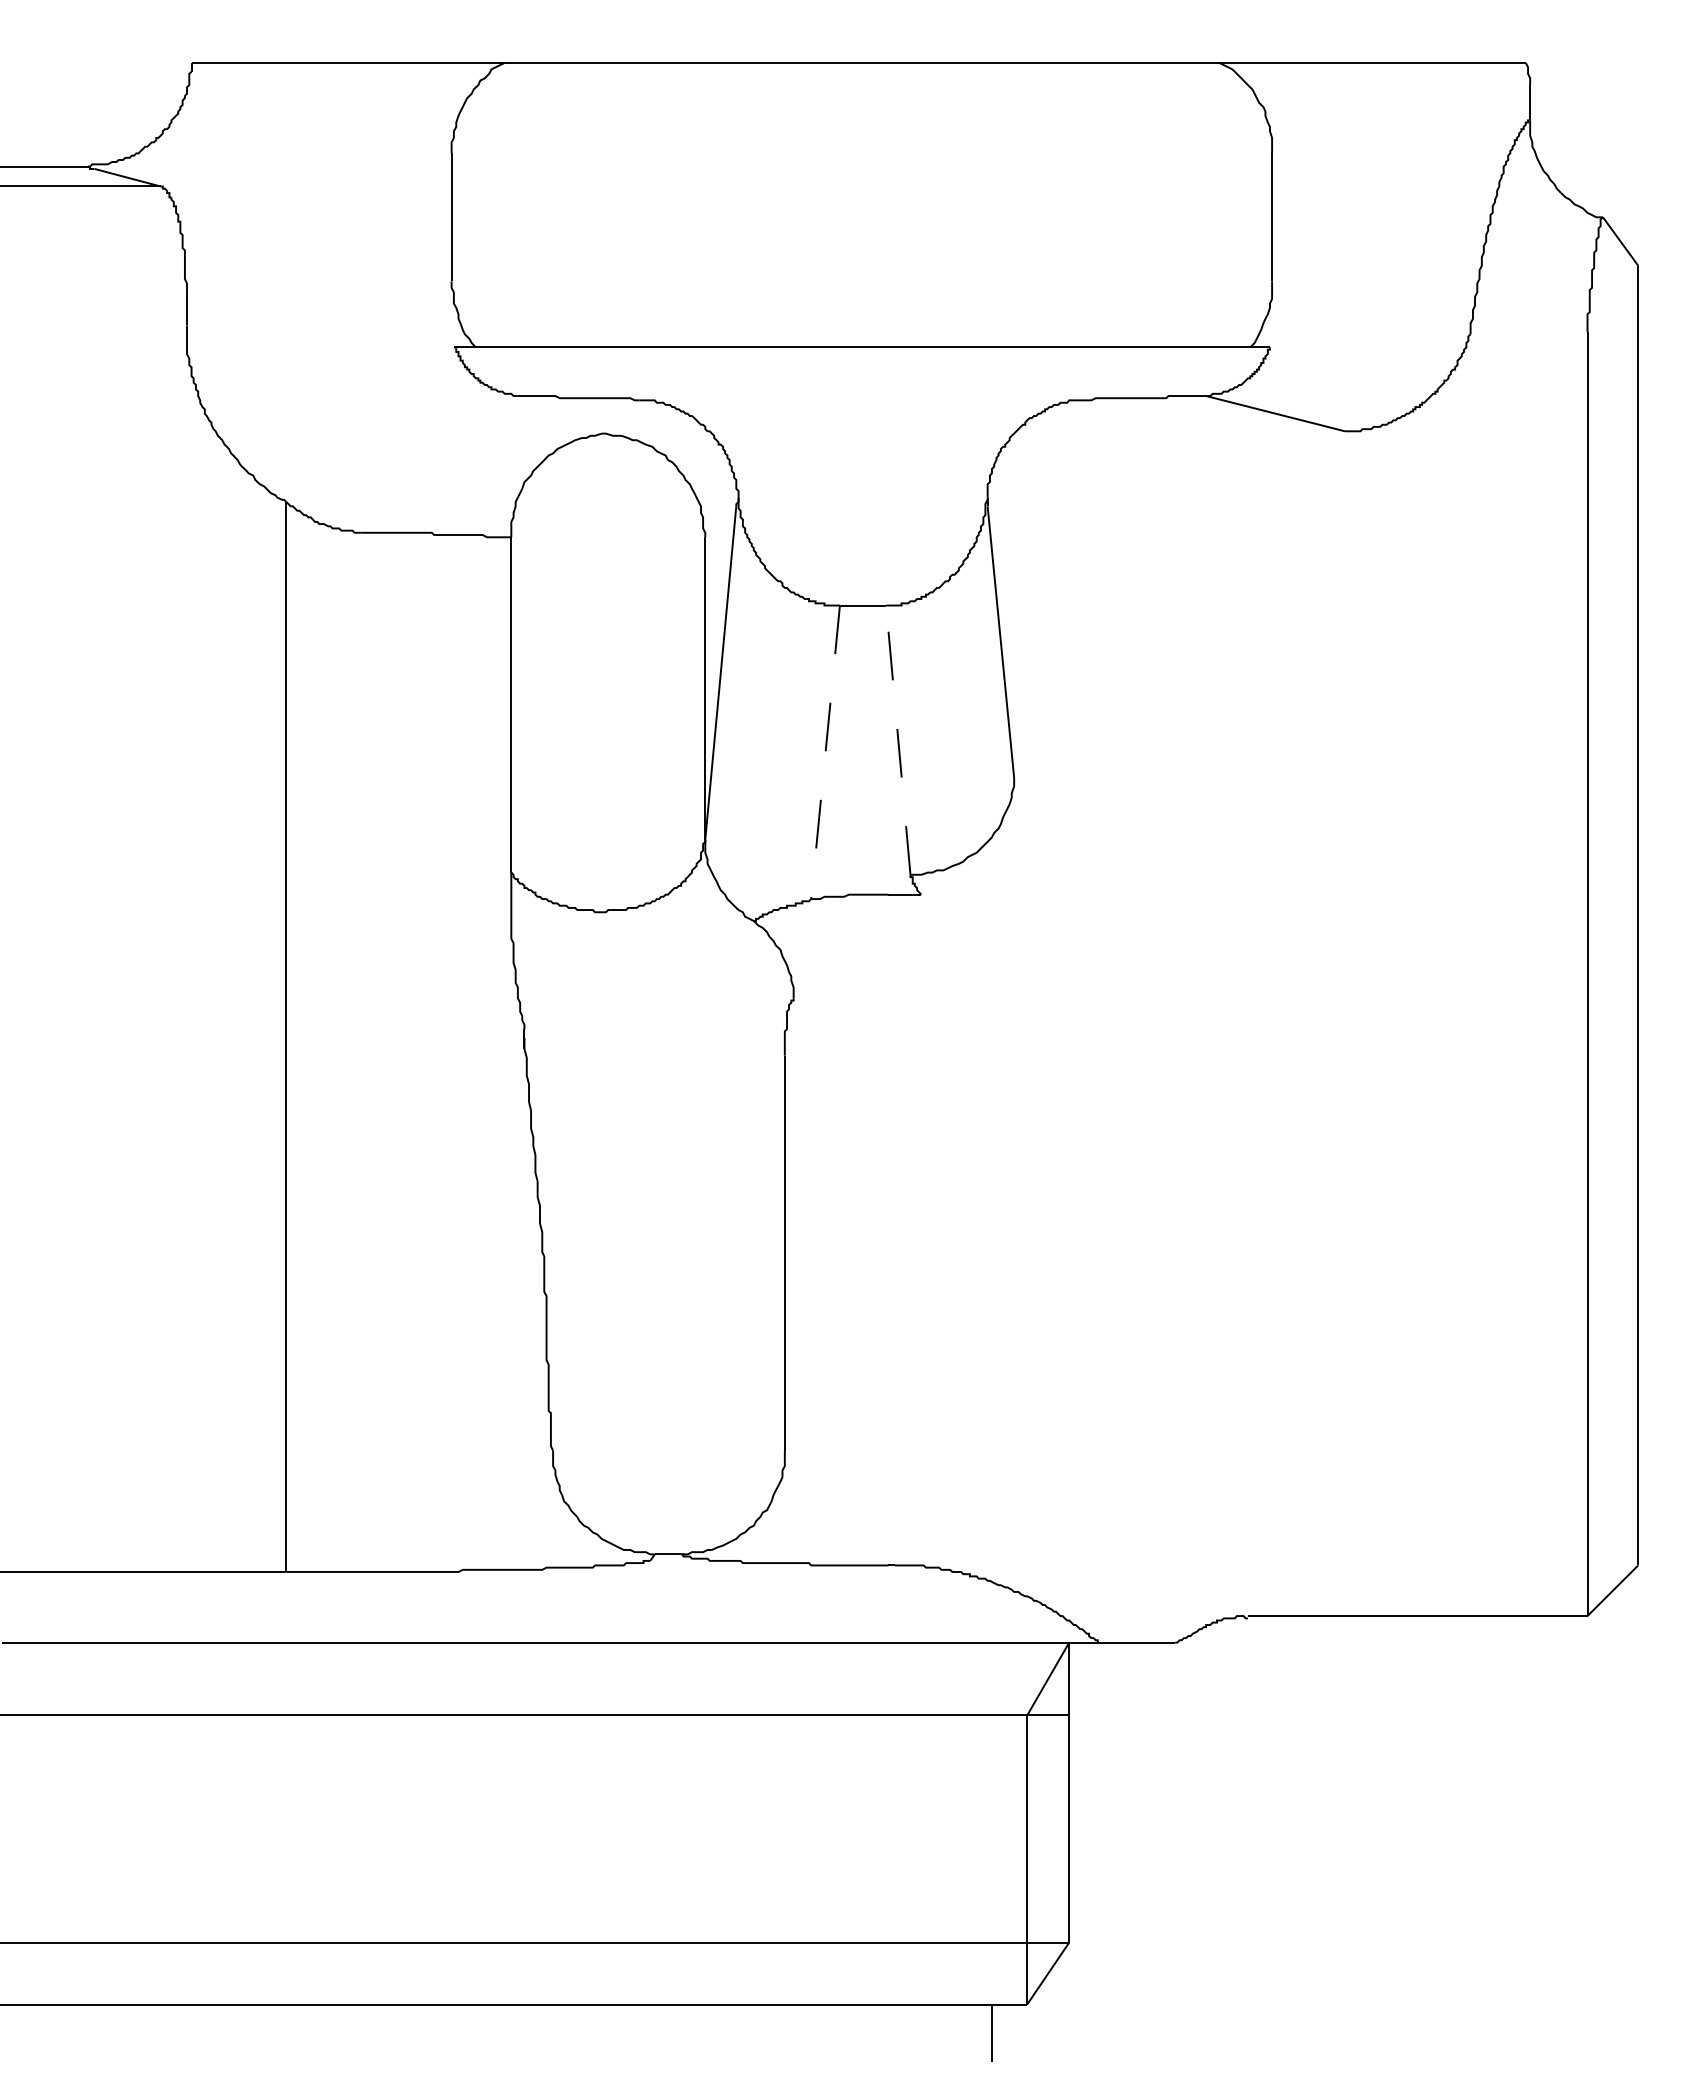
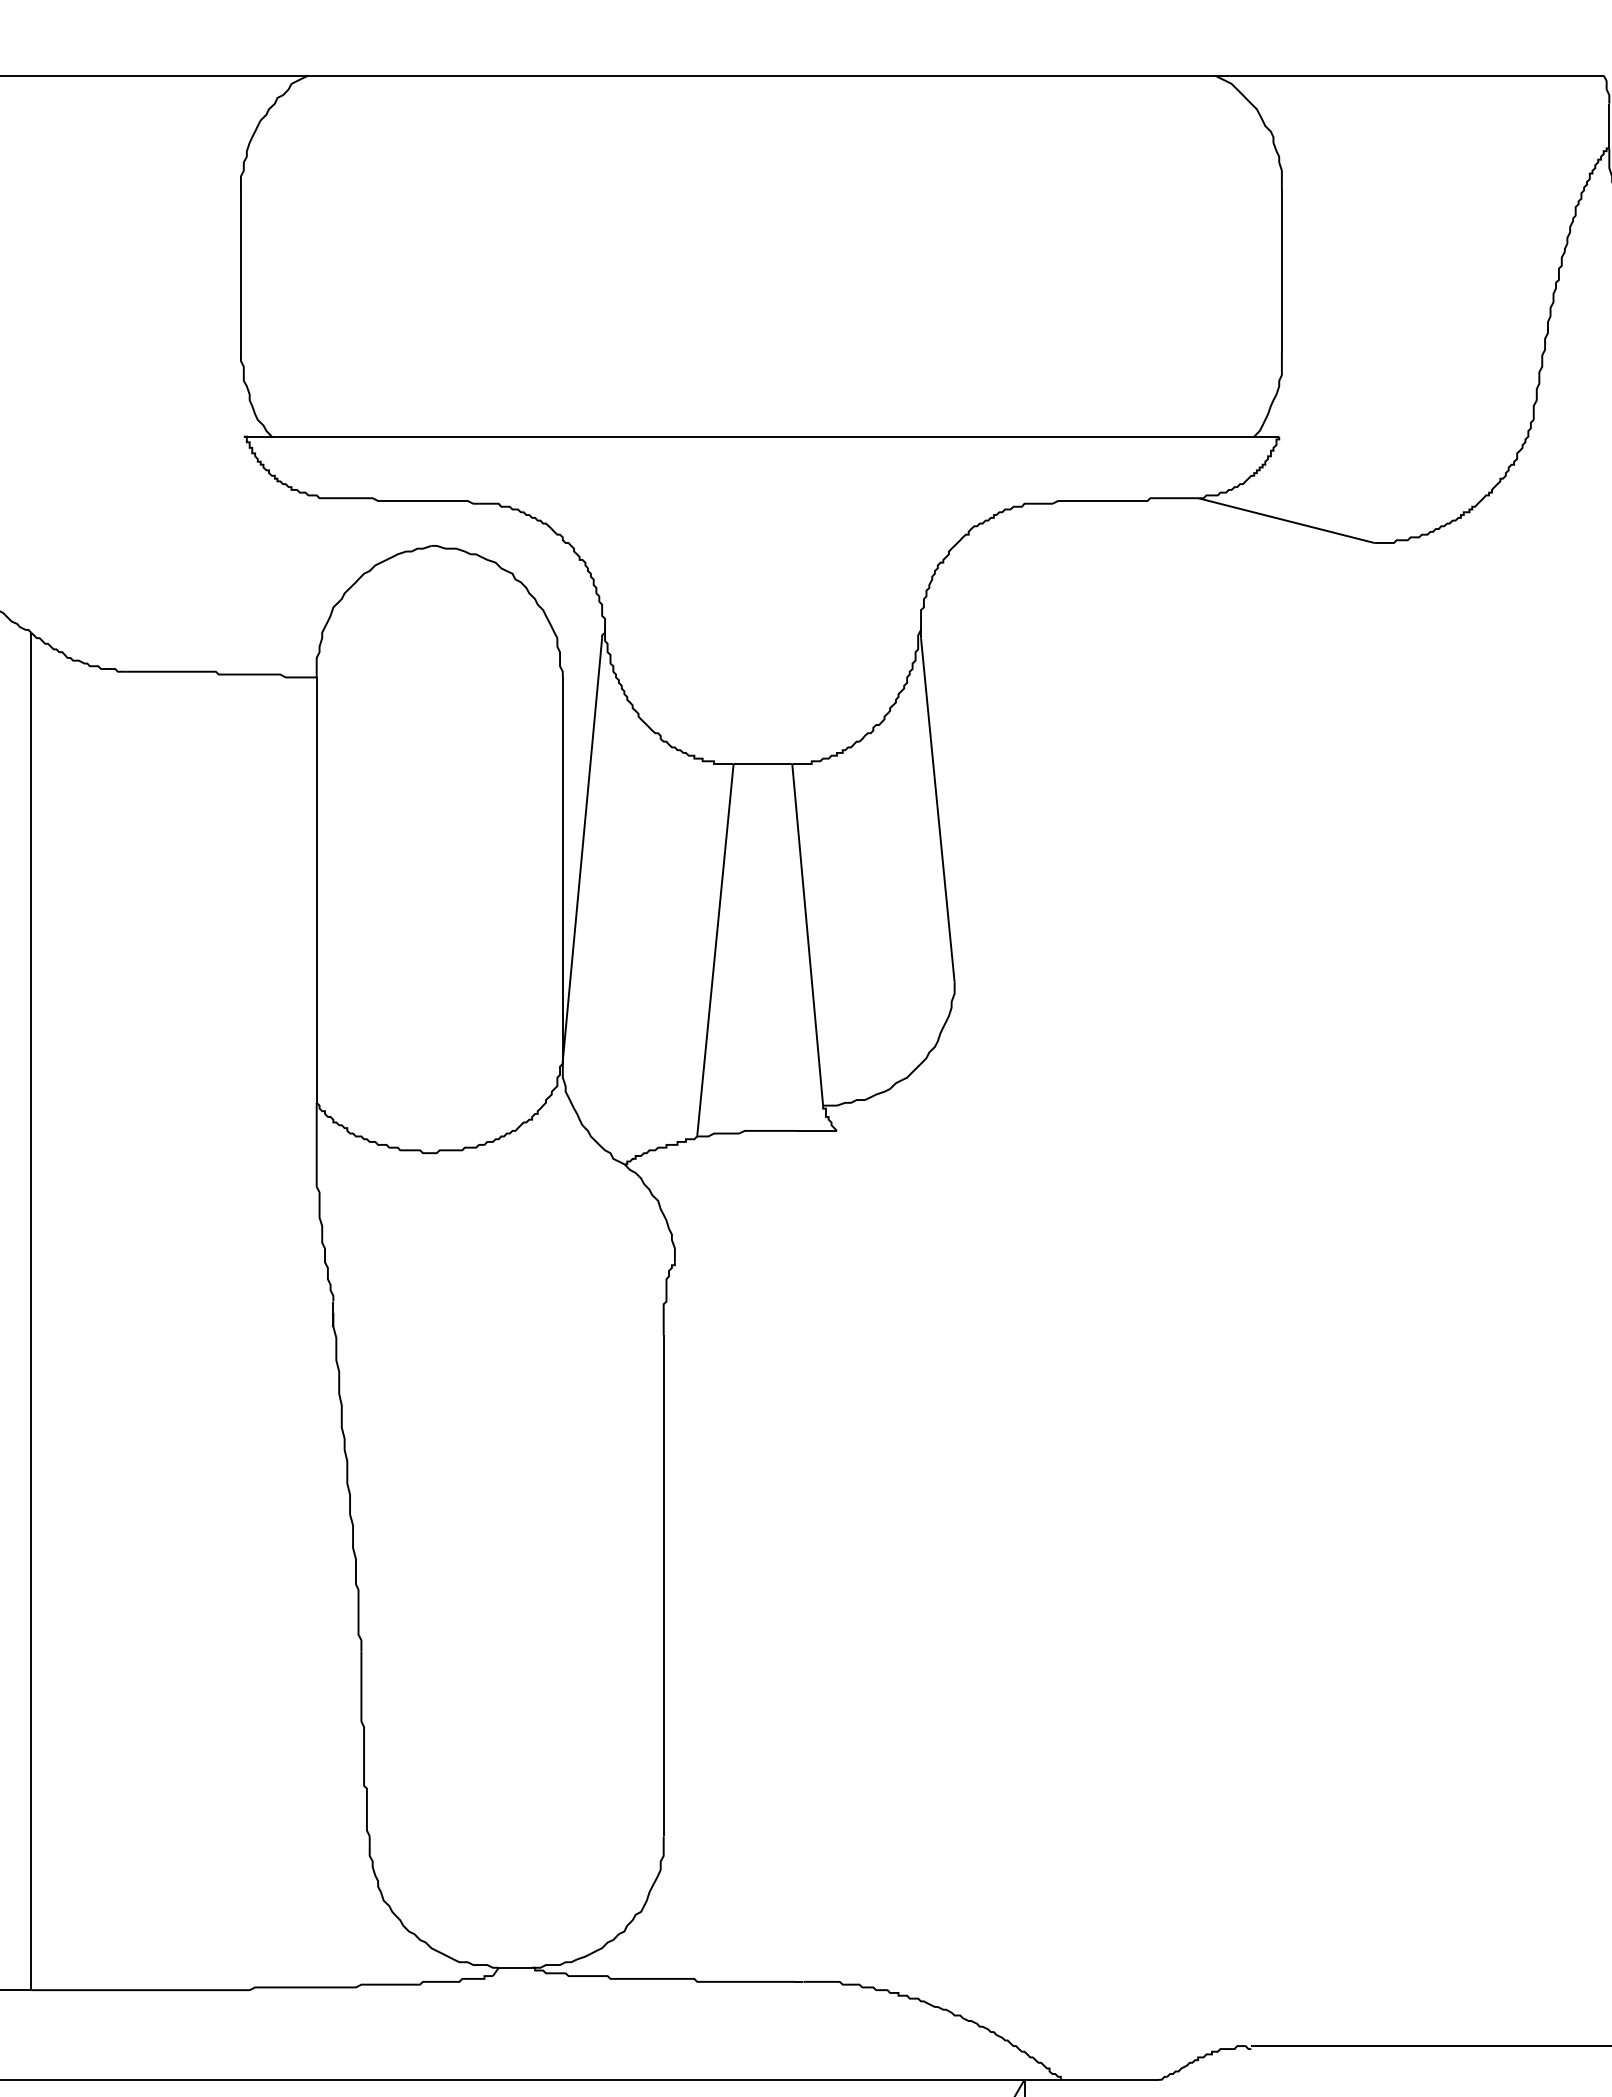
line: (898, 739) -> (807, 933), dashed -> solid
line: (825, 752) -> (715, 950), dashed -> solid

